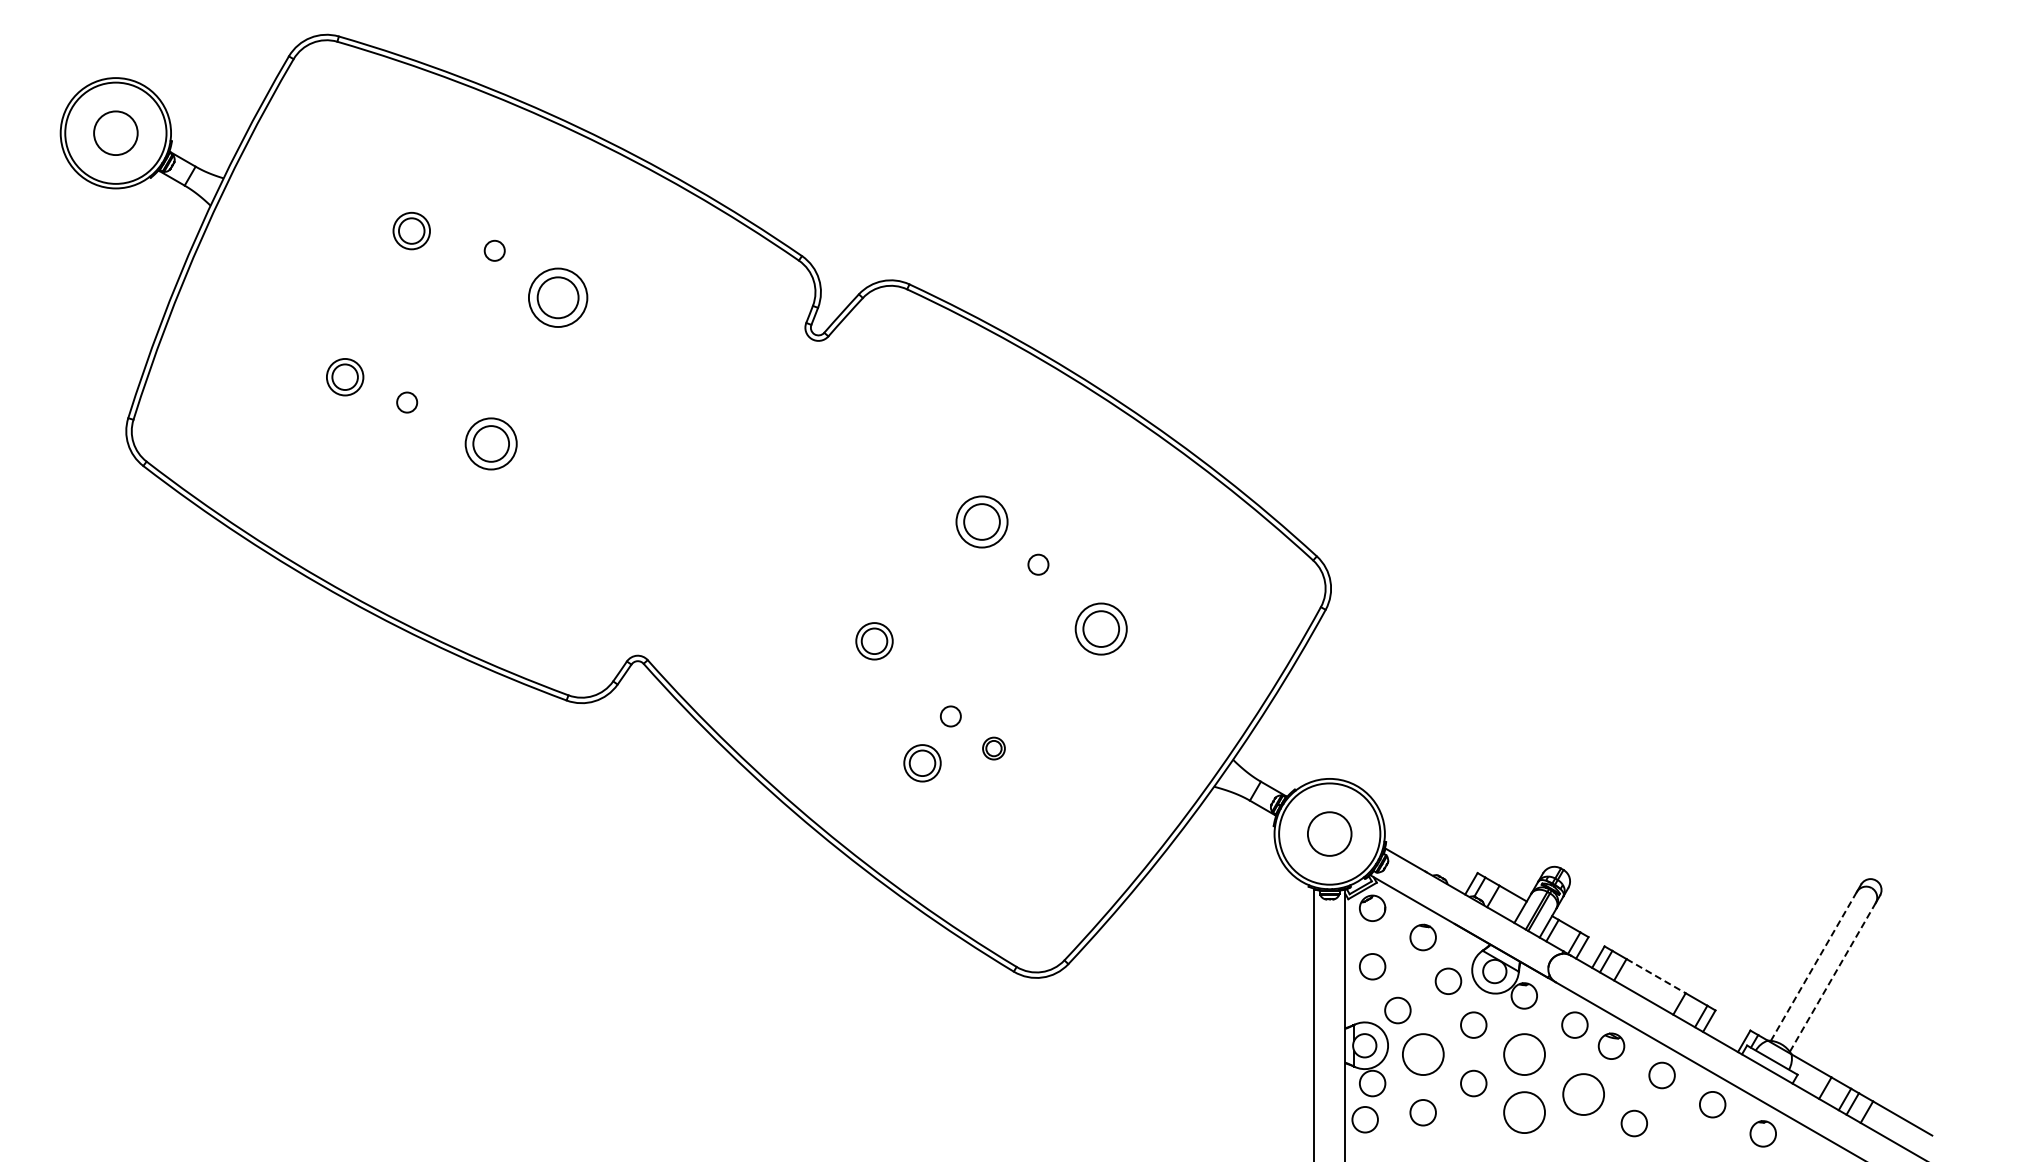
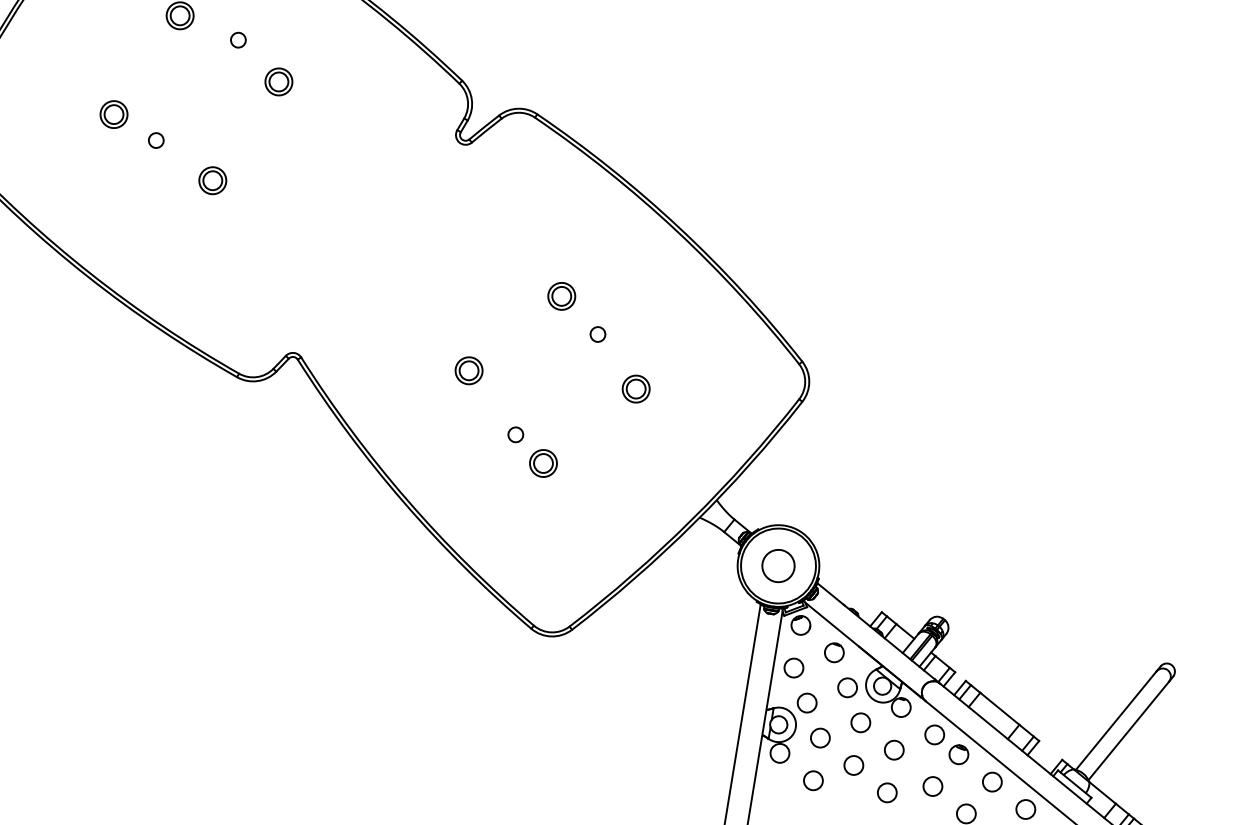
part: (557, 297) -> (278, 81), size x0.62
part: (491, 443) -> (212, 180), size x0.71
part: (981, 521) -> (561, 296), size x0.71
part: (1101, 629) -> (636, 389), size x0.71
part: (993, 748) -> (543, 463), size x1.67
part: (922, 763) -> (489, 465), removed
line: (1813, 966) -> (1115, 720), dashed -> solid
line: (1656, 976) -> (1000, 709), dashed -> solid
line: (1832, 977) -> (1128, 730), dashed -> solid
circle: (1422, 1053) -> (820, 737), size x0.62
circle: (1523, 1053) -> (893, 749), size x0.62
circle: (1583, 1093) -> (932, 785), size x0.62
circle: (1523, 1112) -> (886, 792), size x0.62
circle: (1364, 1119) -> (769, 778), removed

